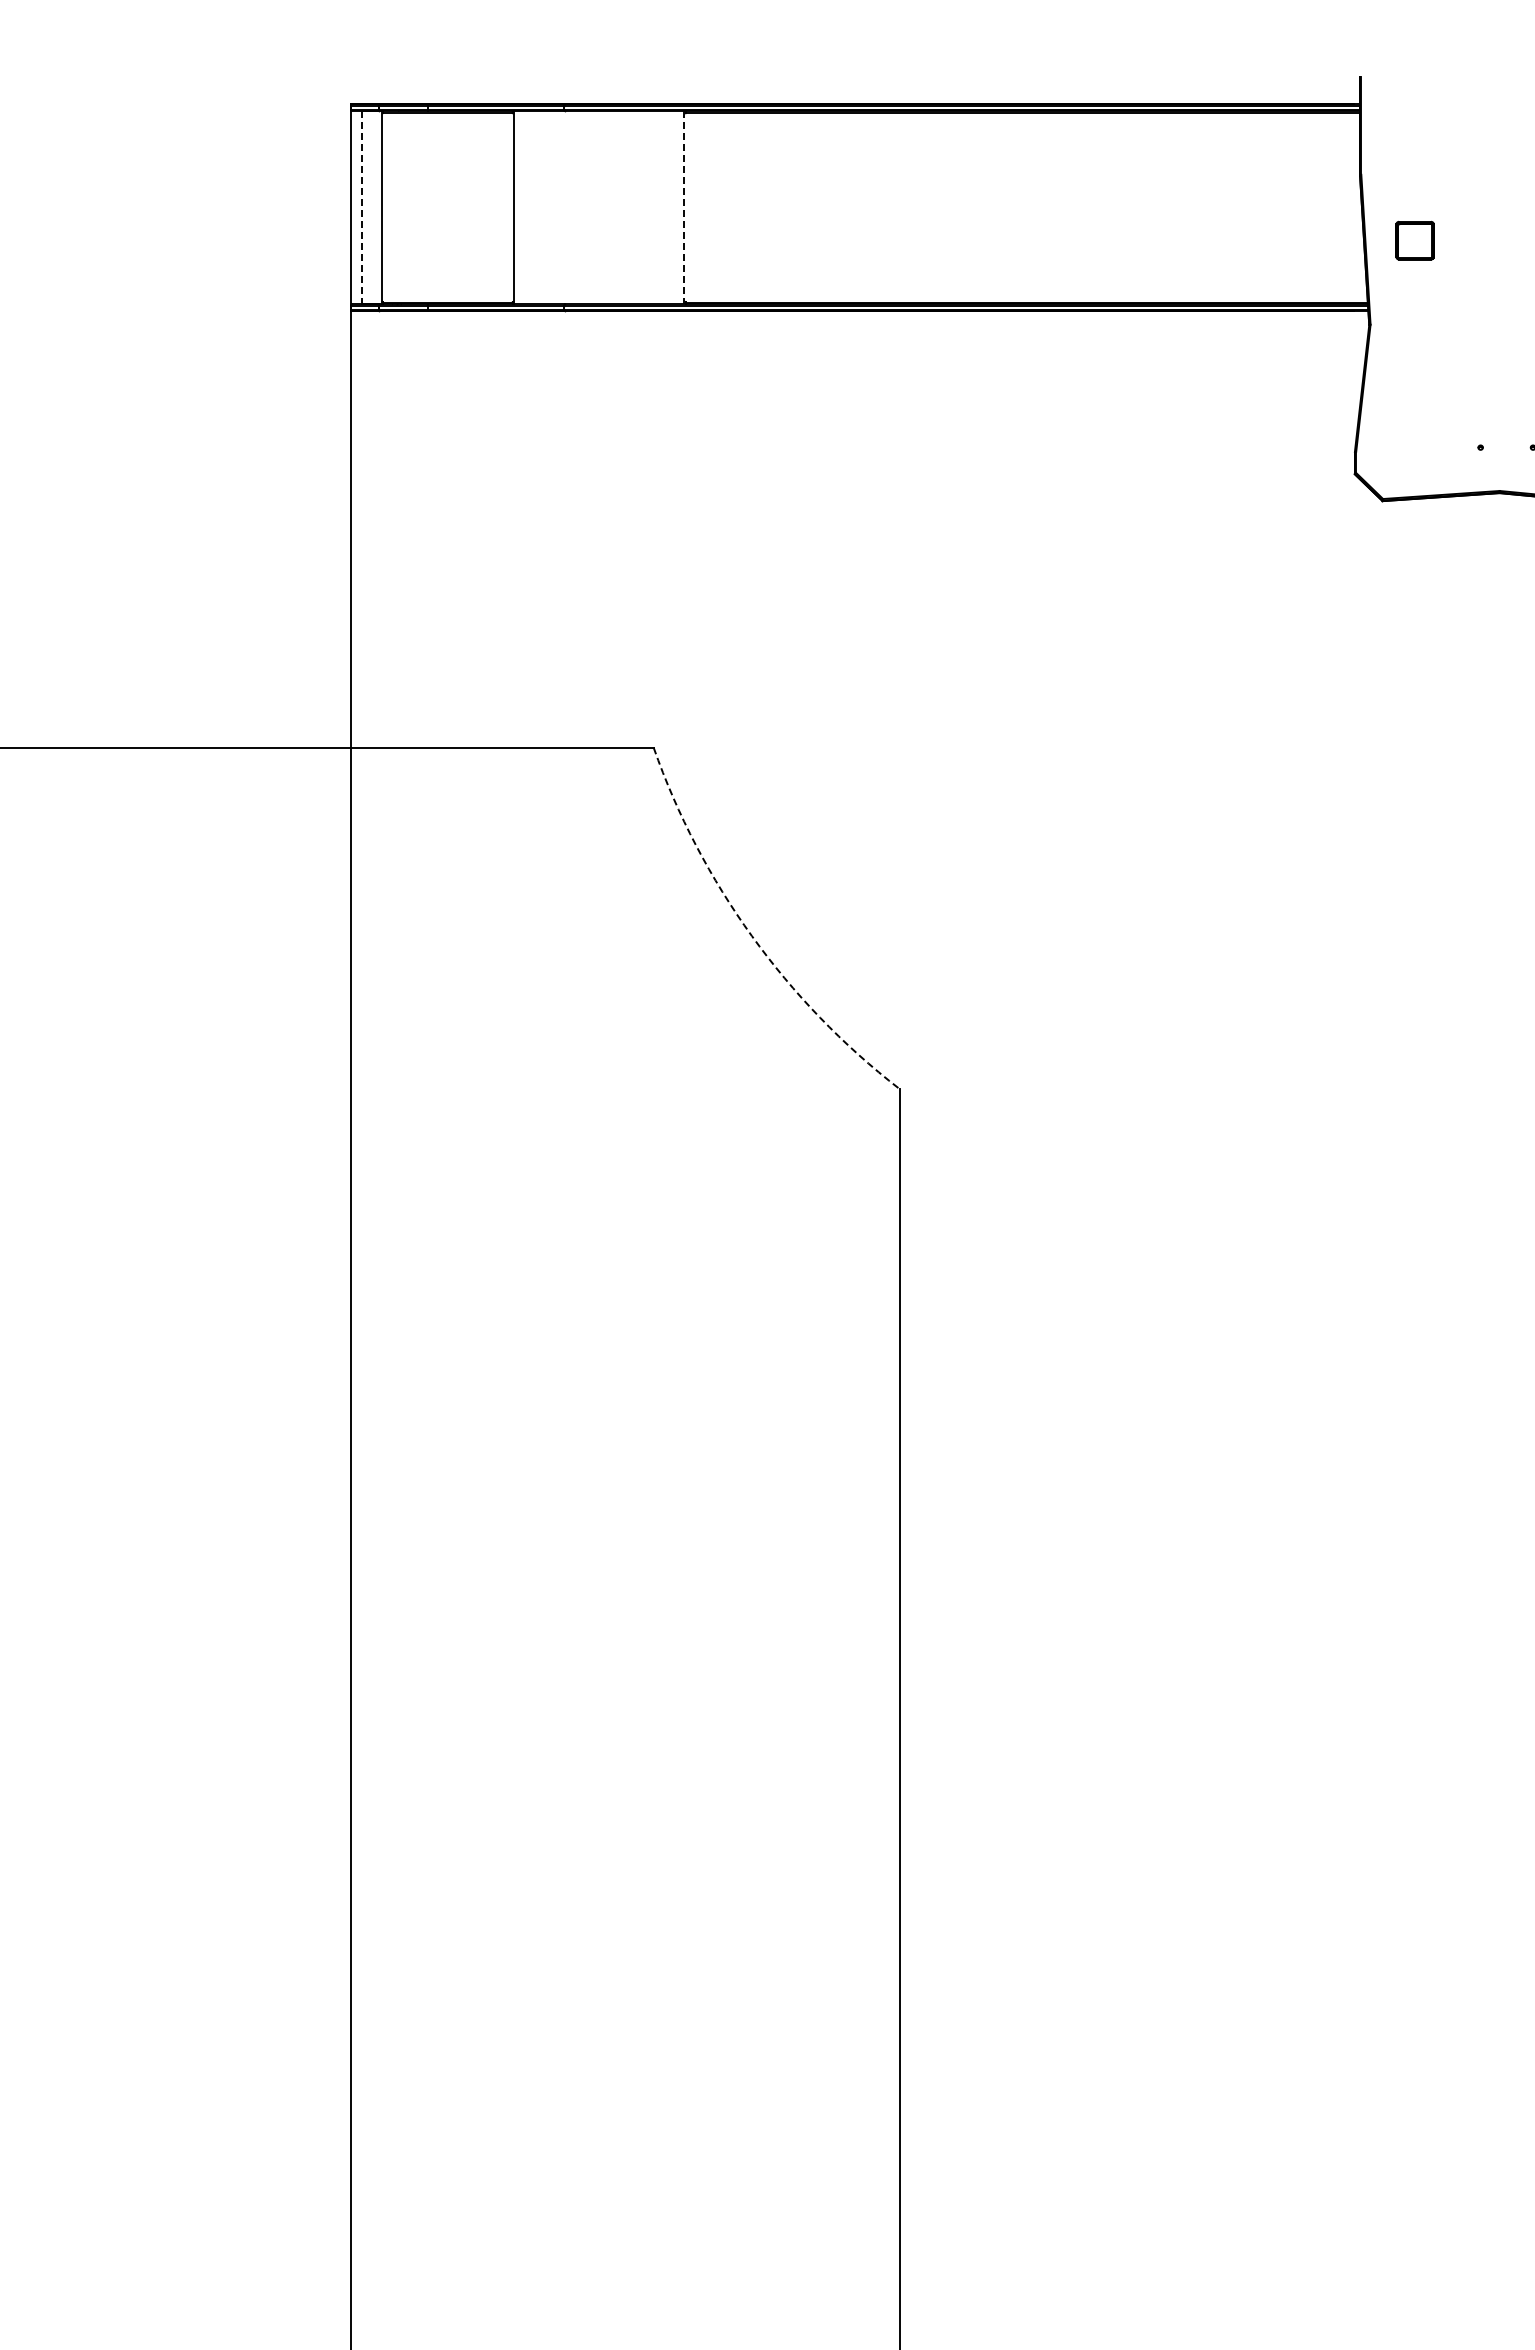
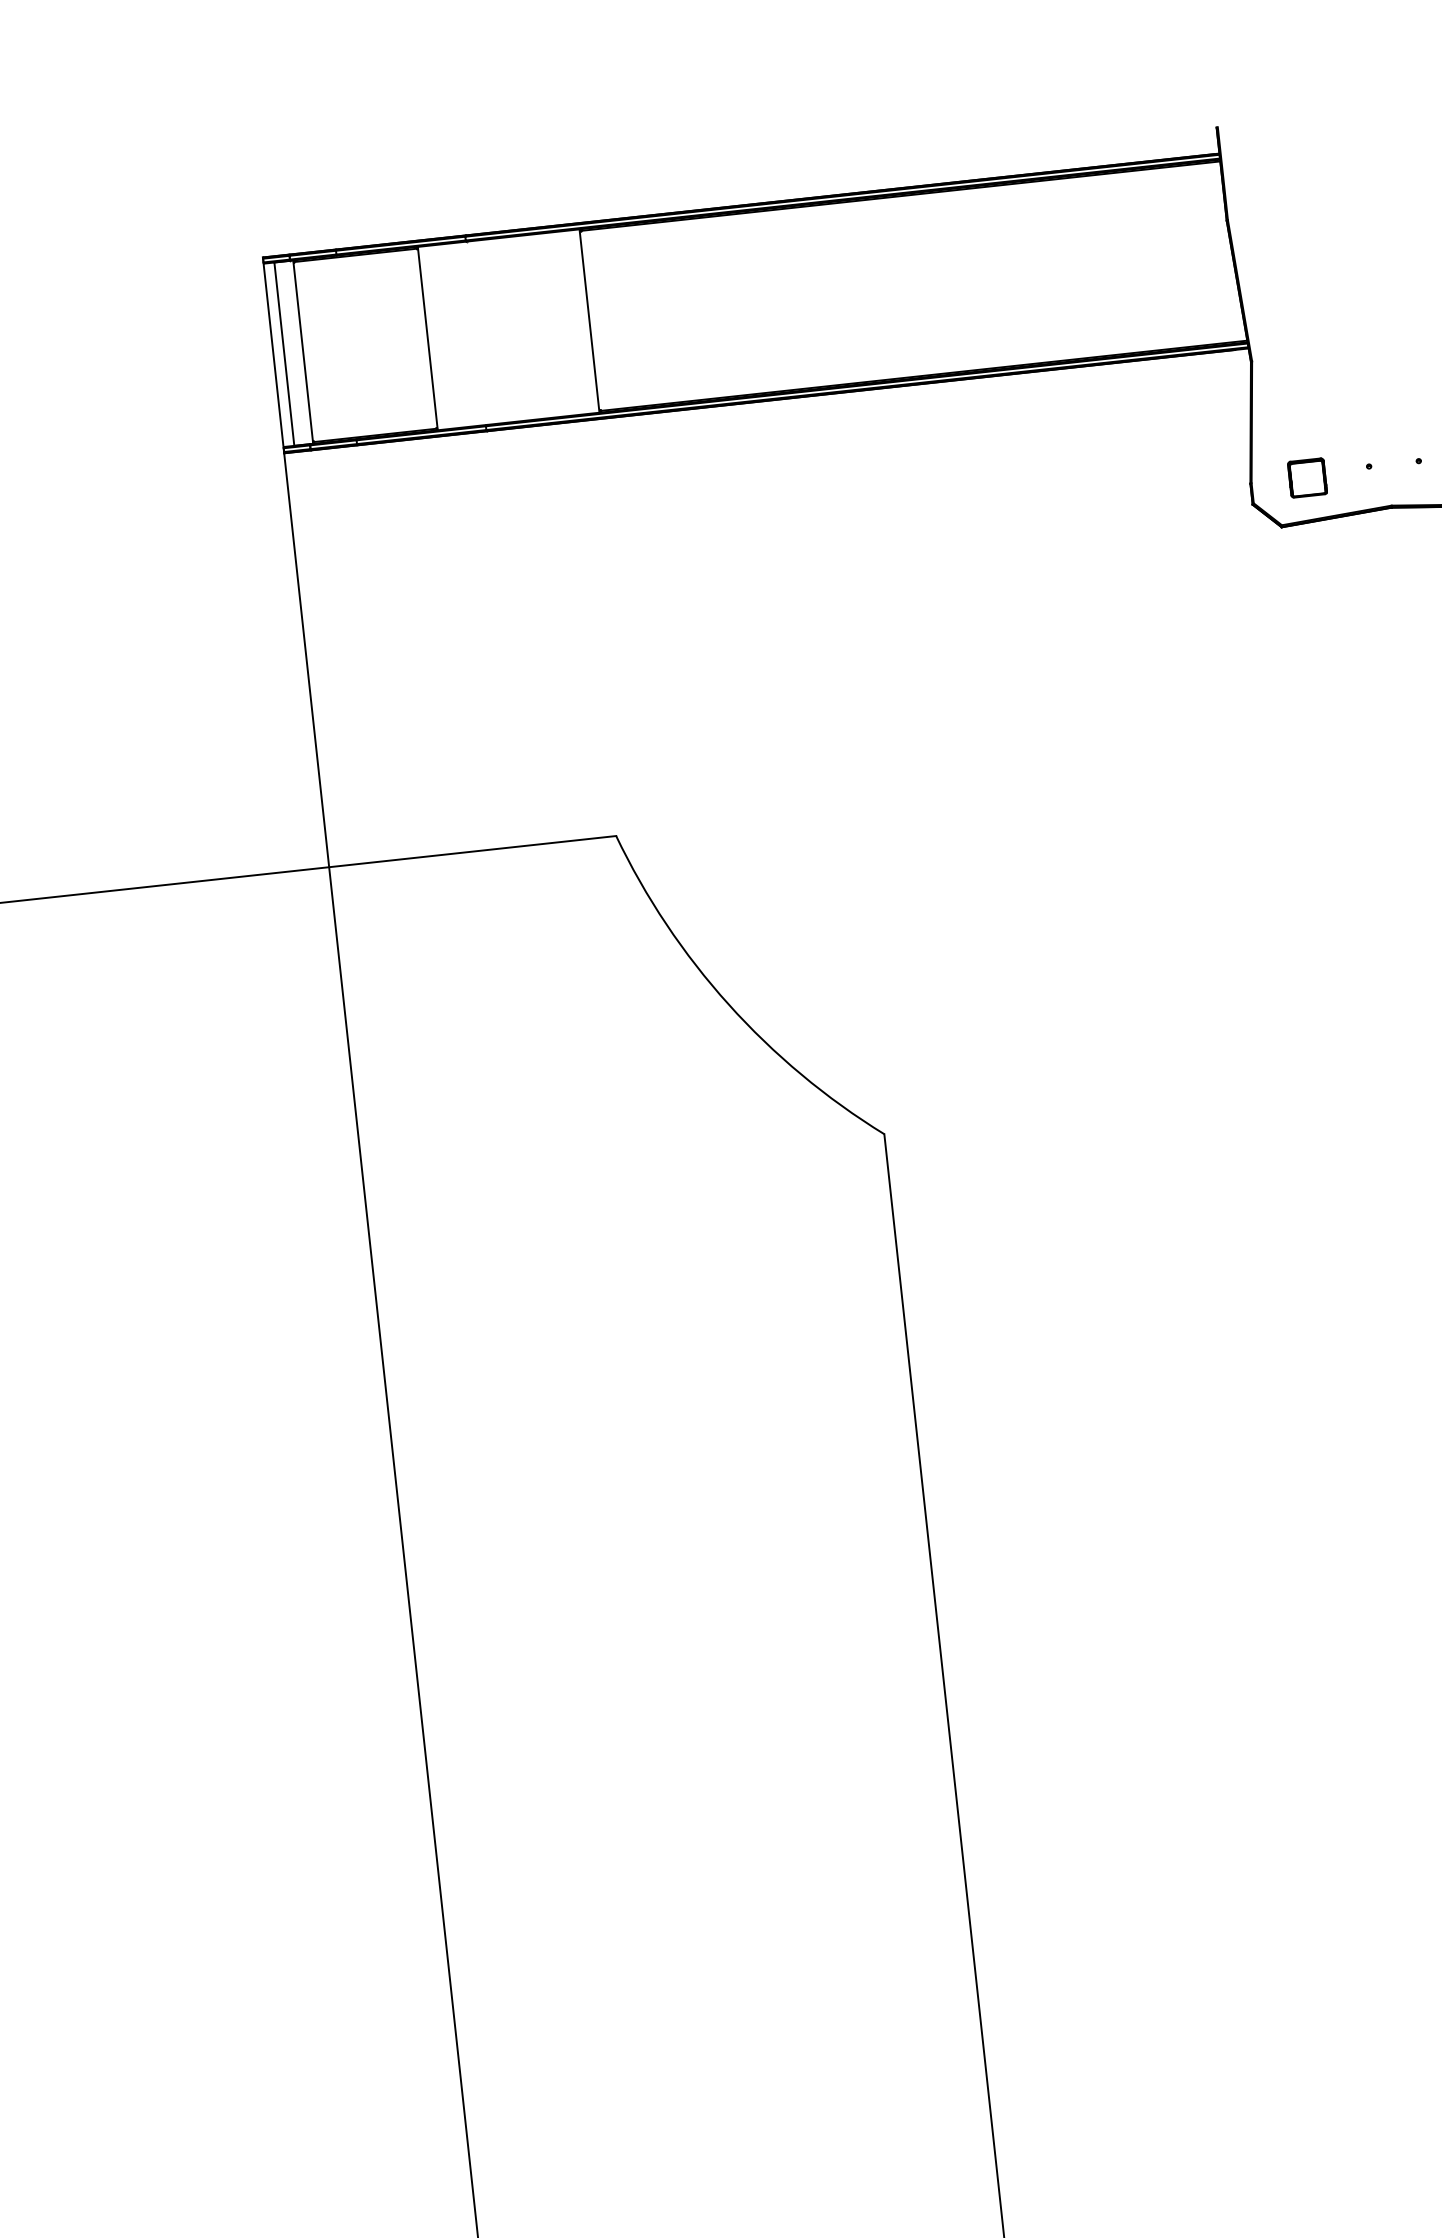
line: (362, 207) -> (284, 354), dashed -> solid
line: (684, 207) -> (589, 320), dashed -> solid
part: (1414, 240) -> (1306, 477), moved
arc: (751, 936) -> (728, 1004), dashed -> solid

